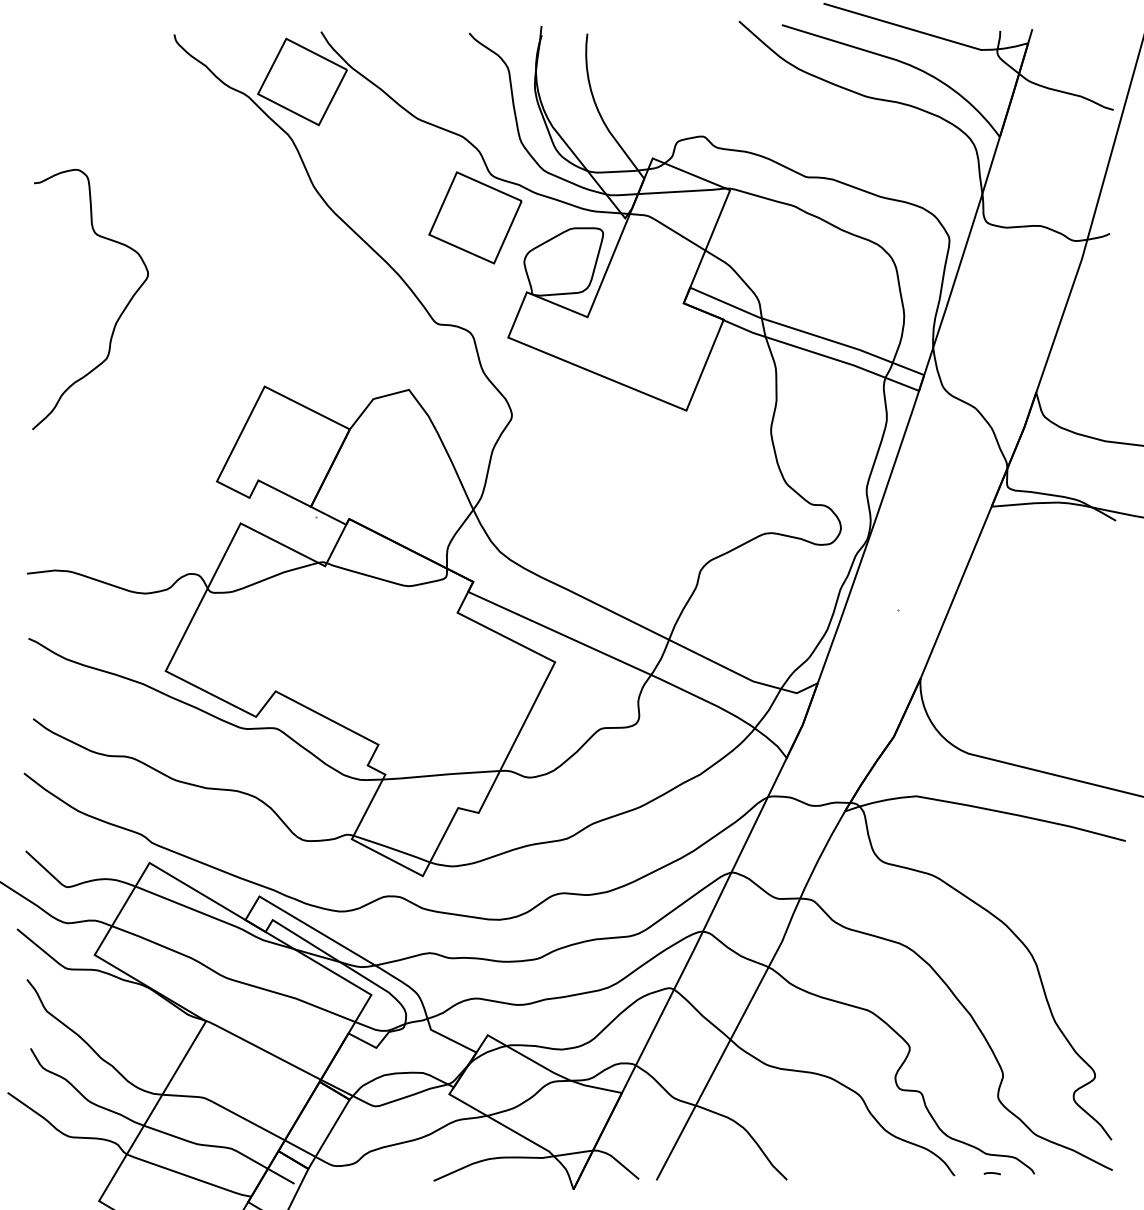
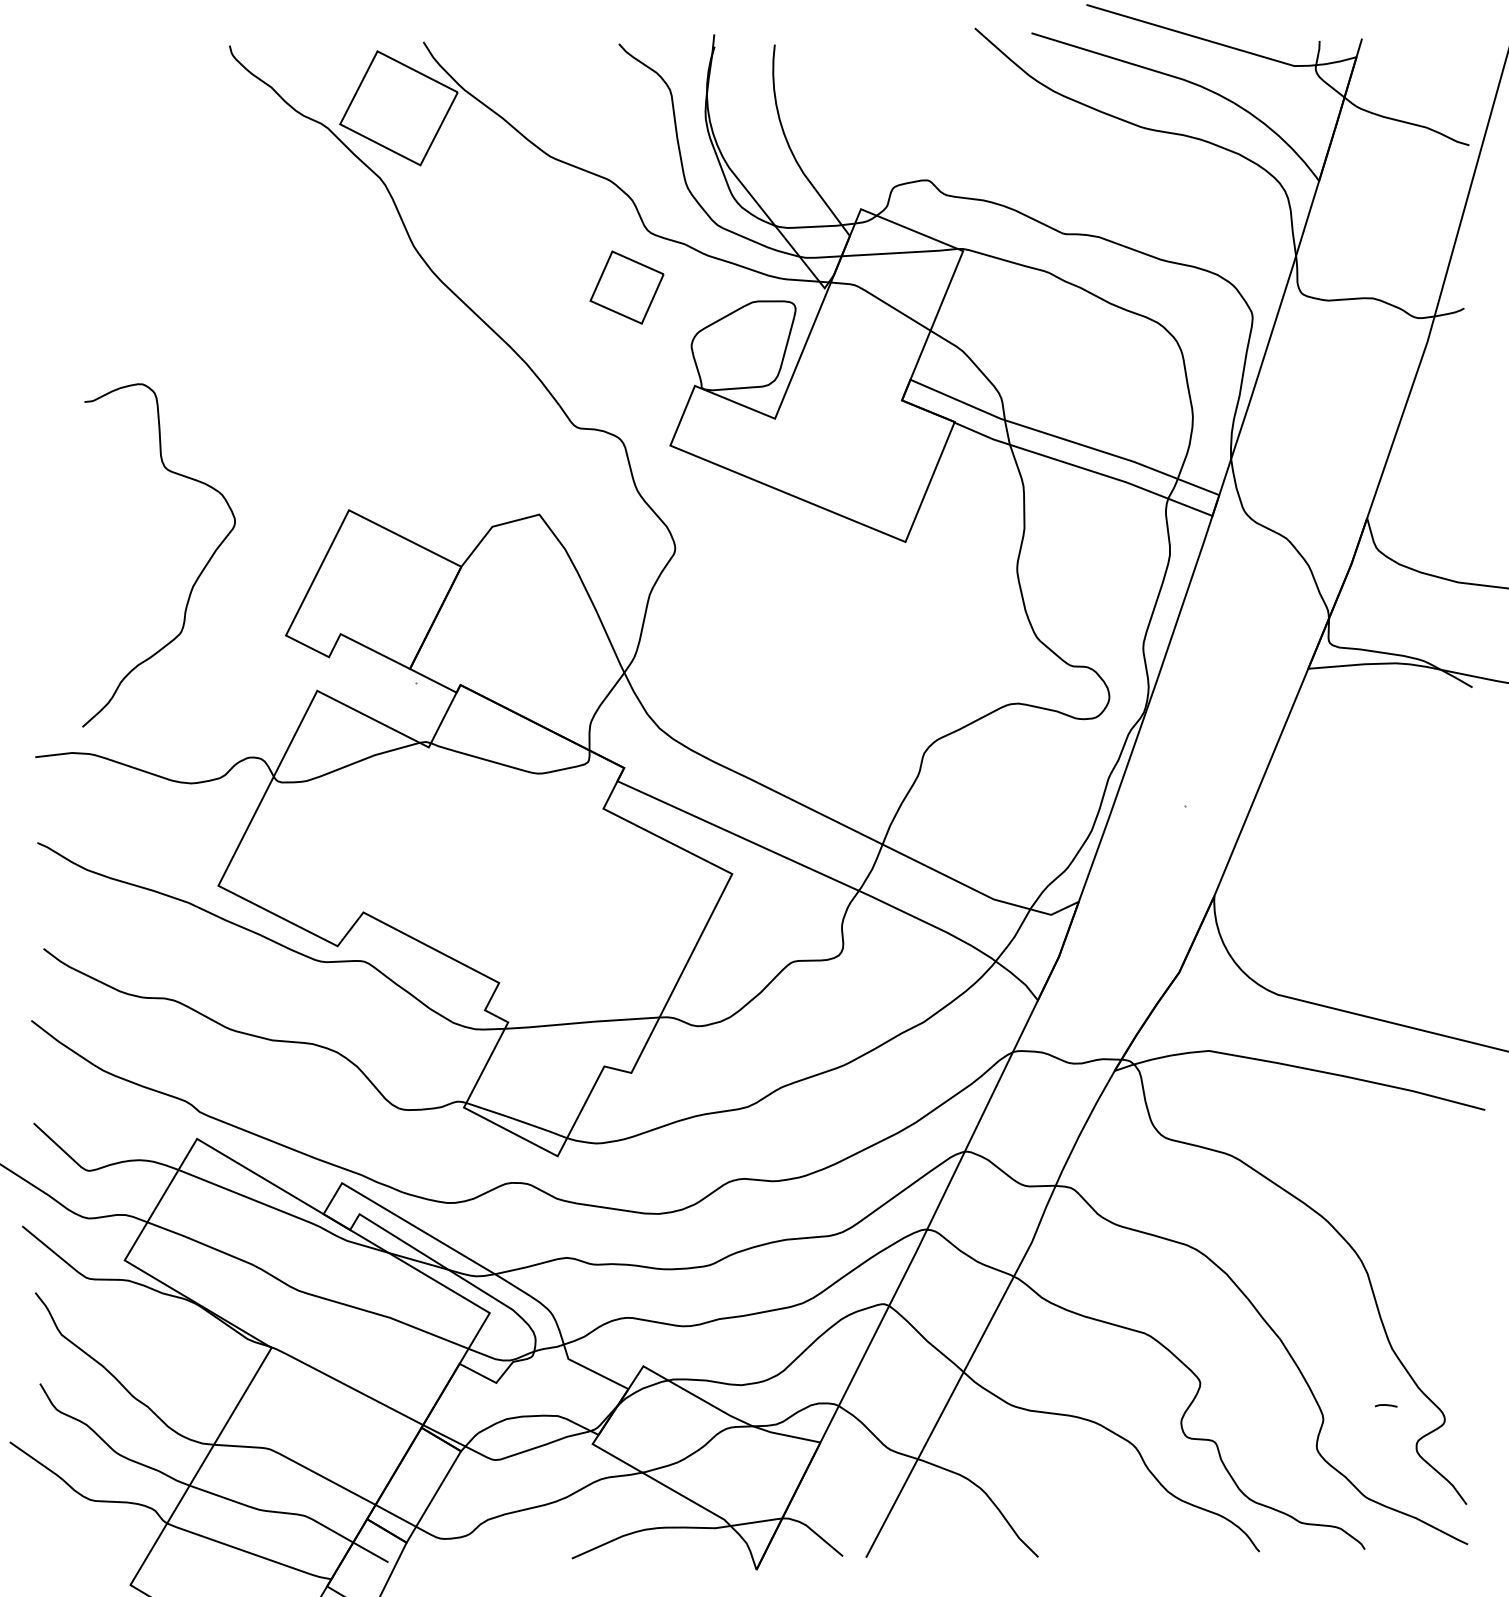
part: (475, 217) -> (626, 287), size x0.6
curve: (118, 317) -> (196, 578), moved
line: (992, 1173) -> (1386, 1405), moved

